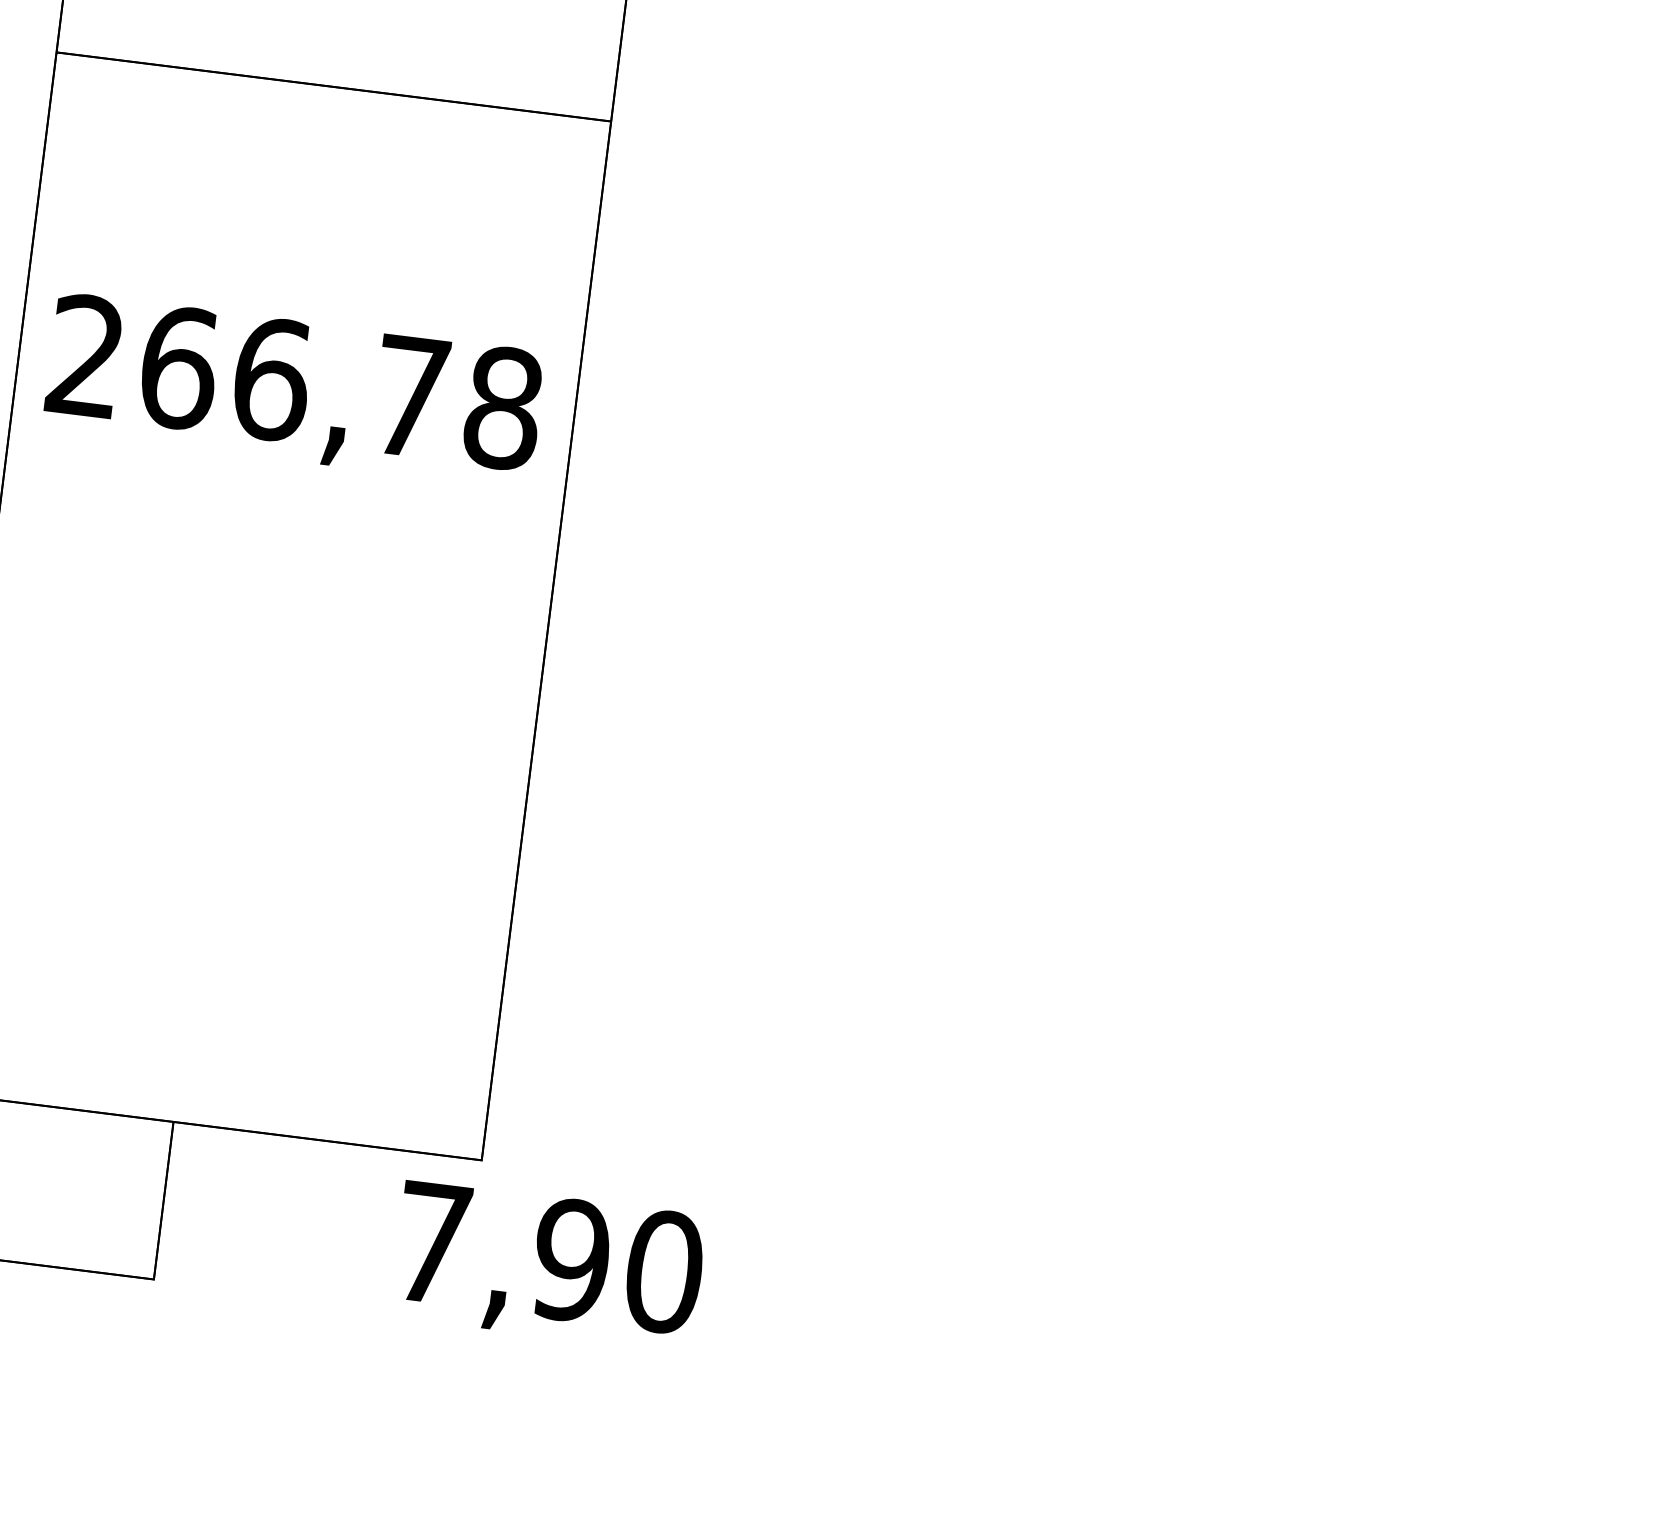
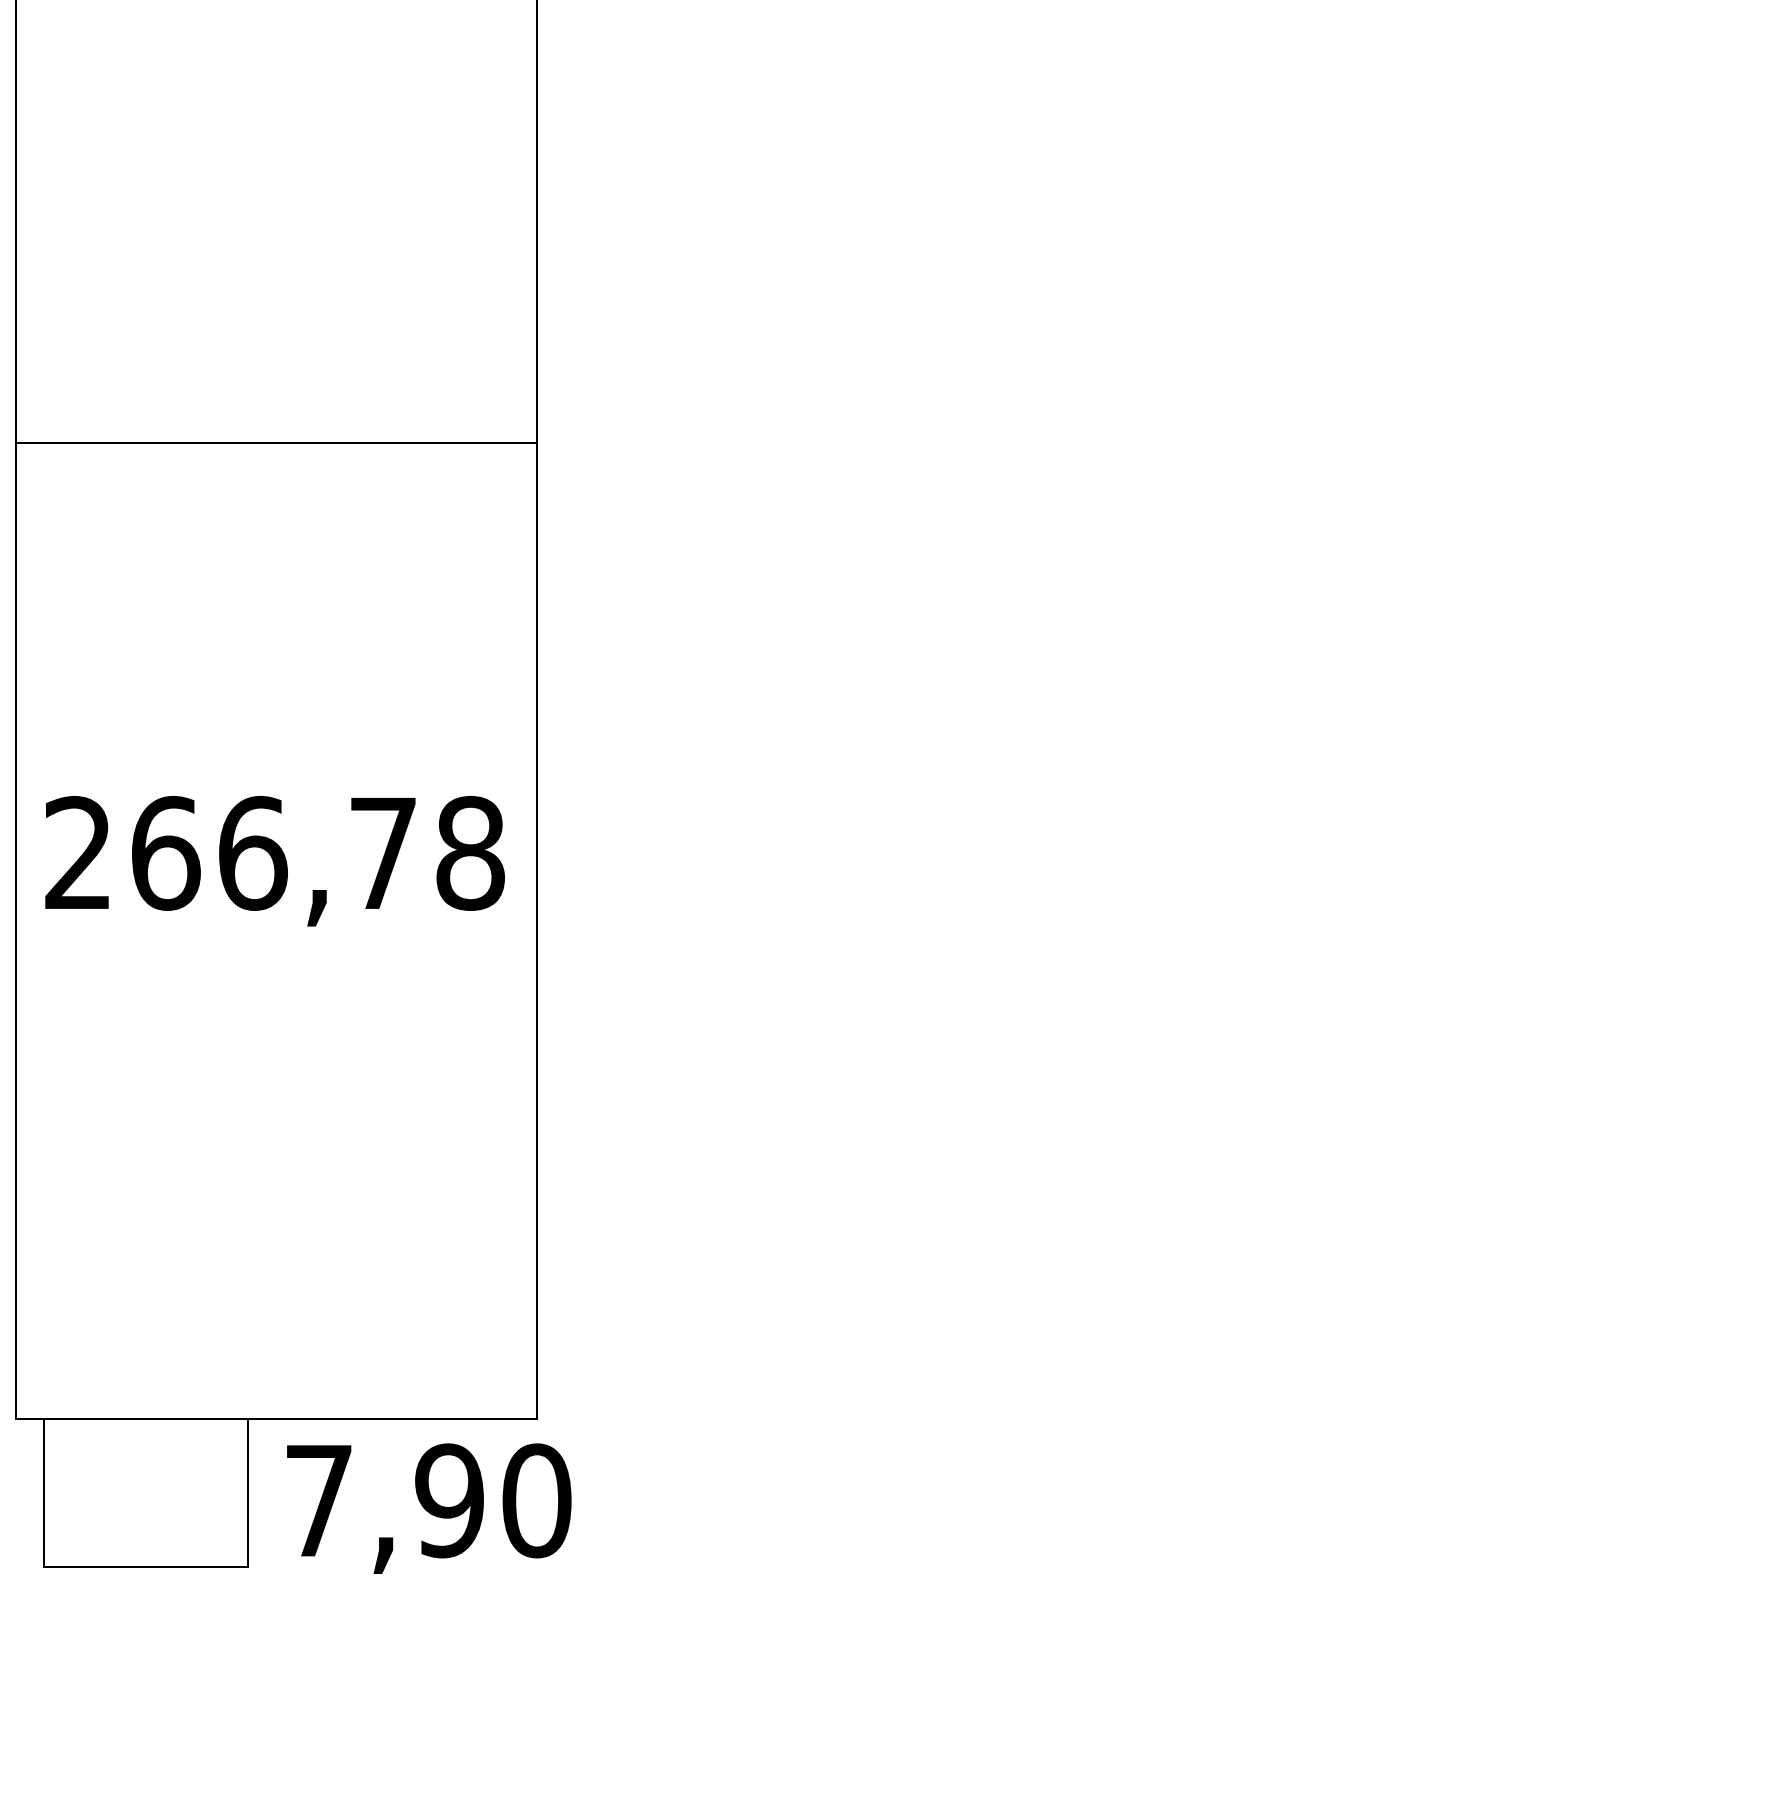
text: (293, 390) -> (274, 861), moved
text: (549, 1265) -> (429, 1508), moved

